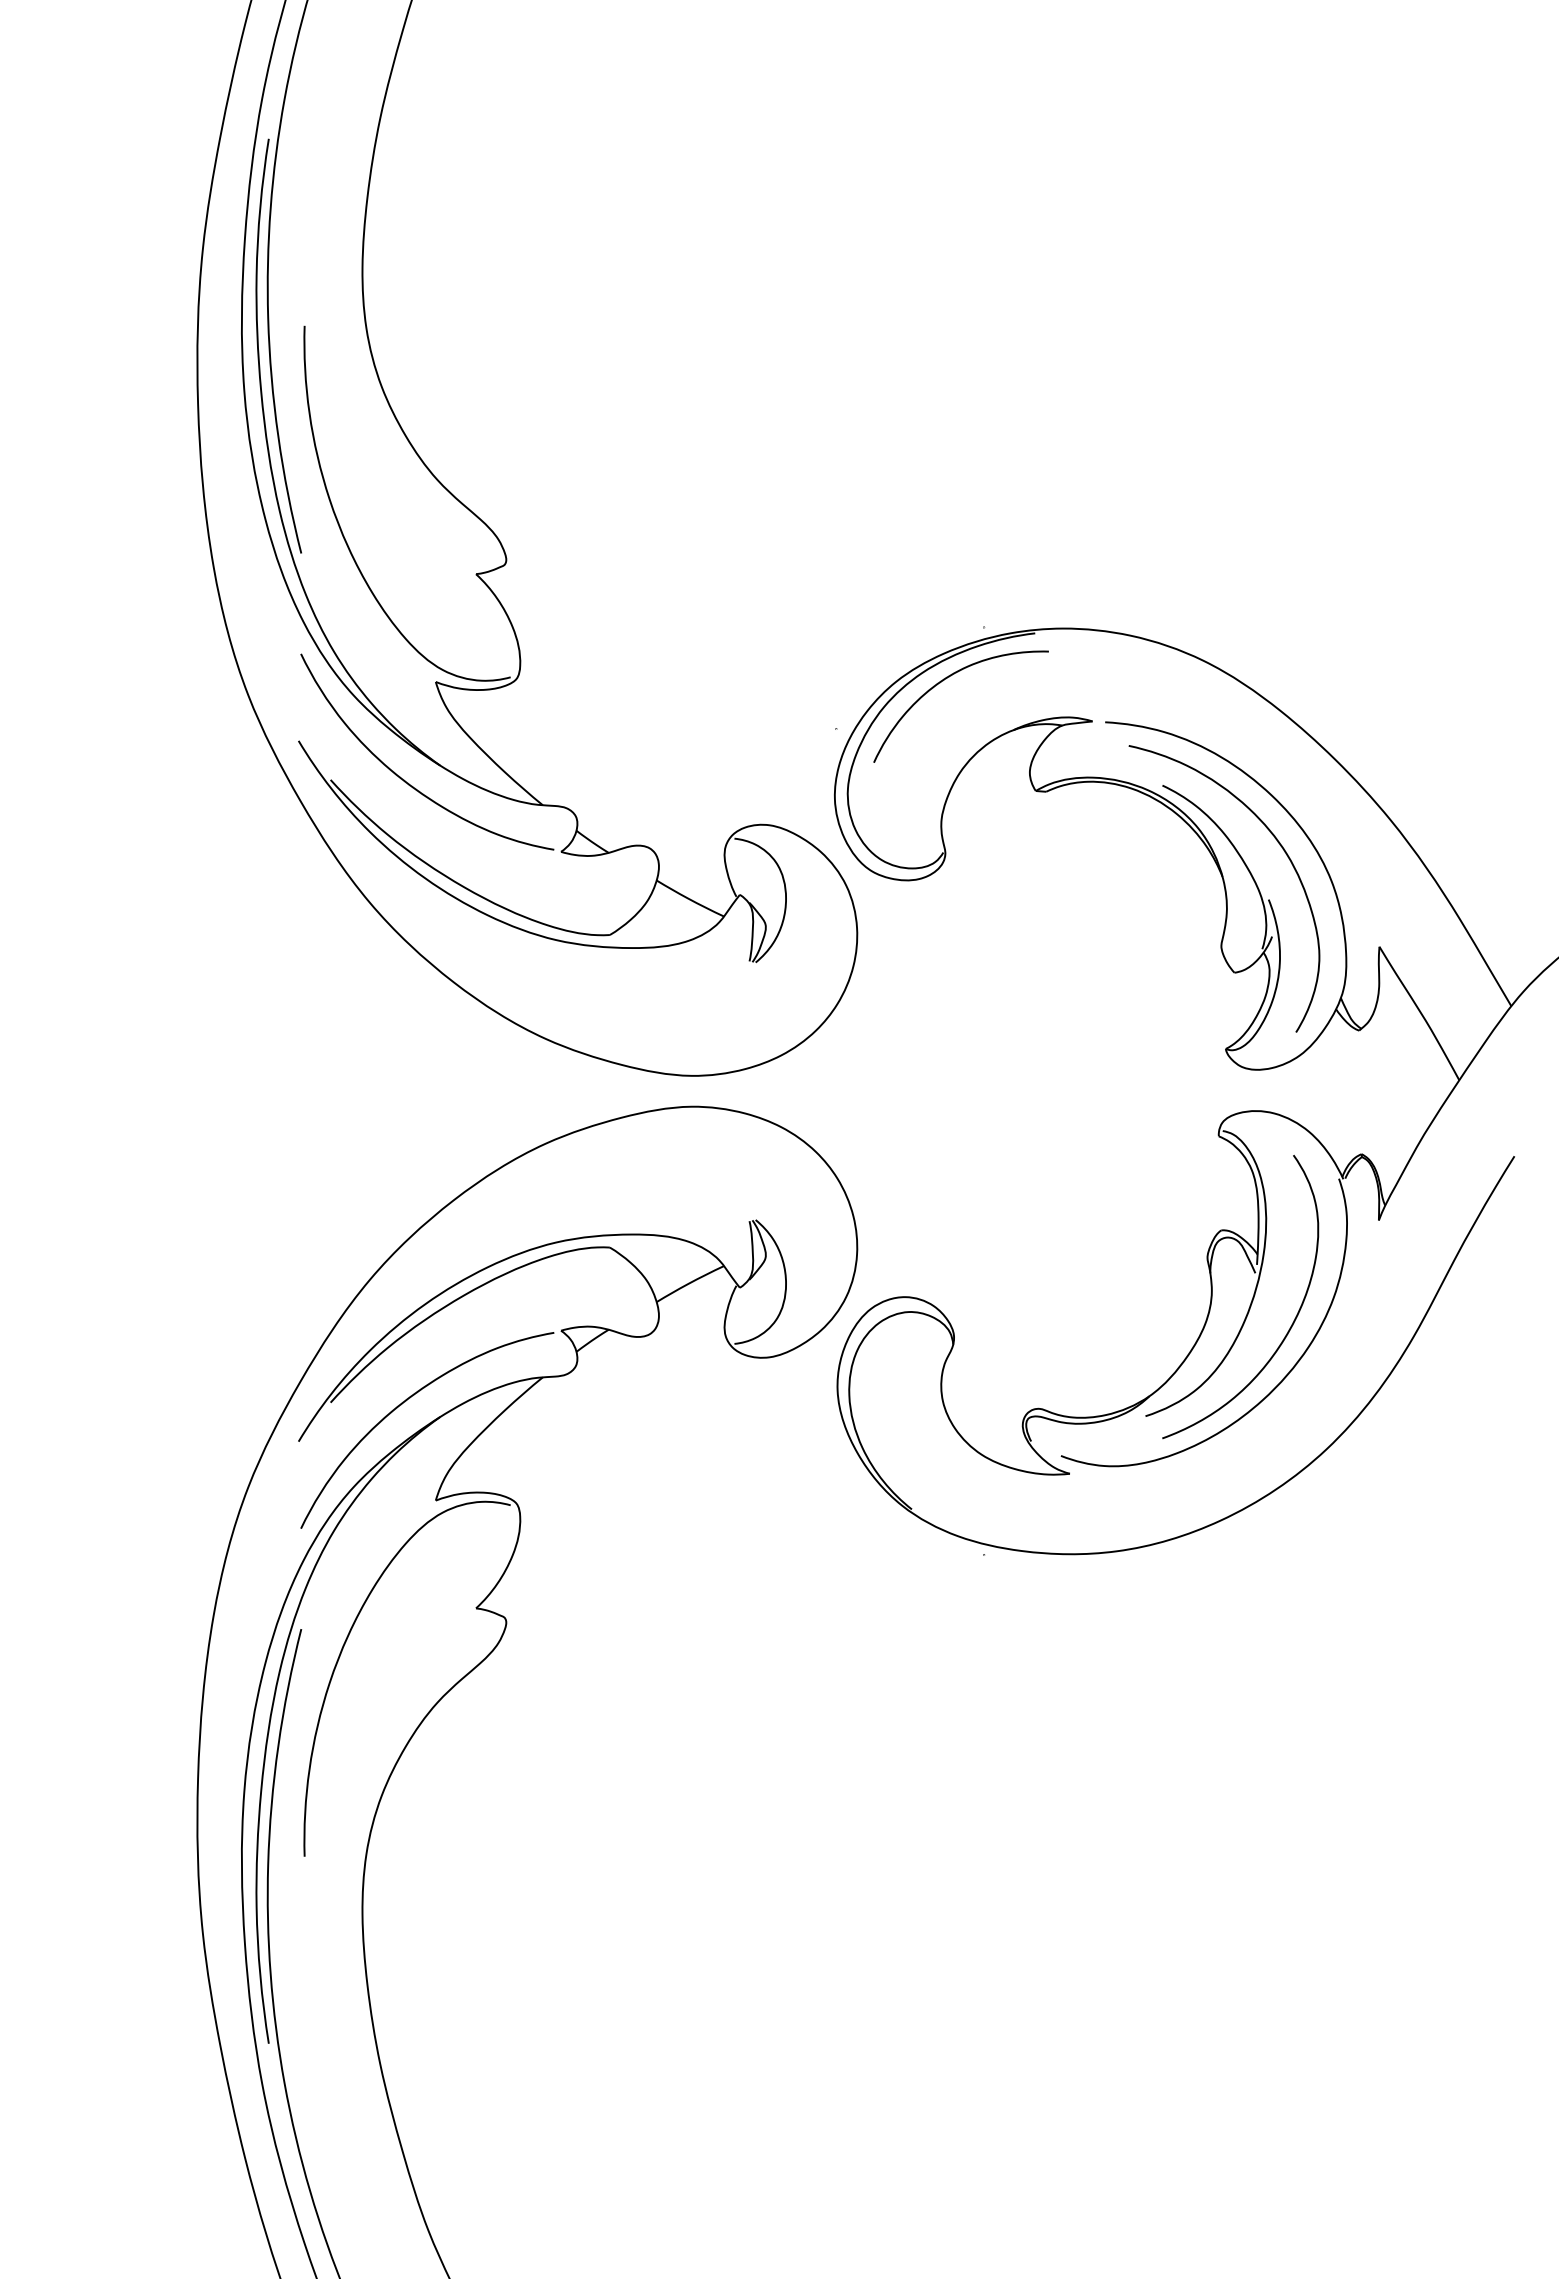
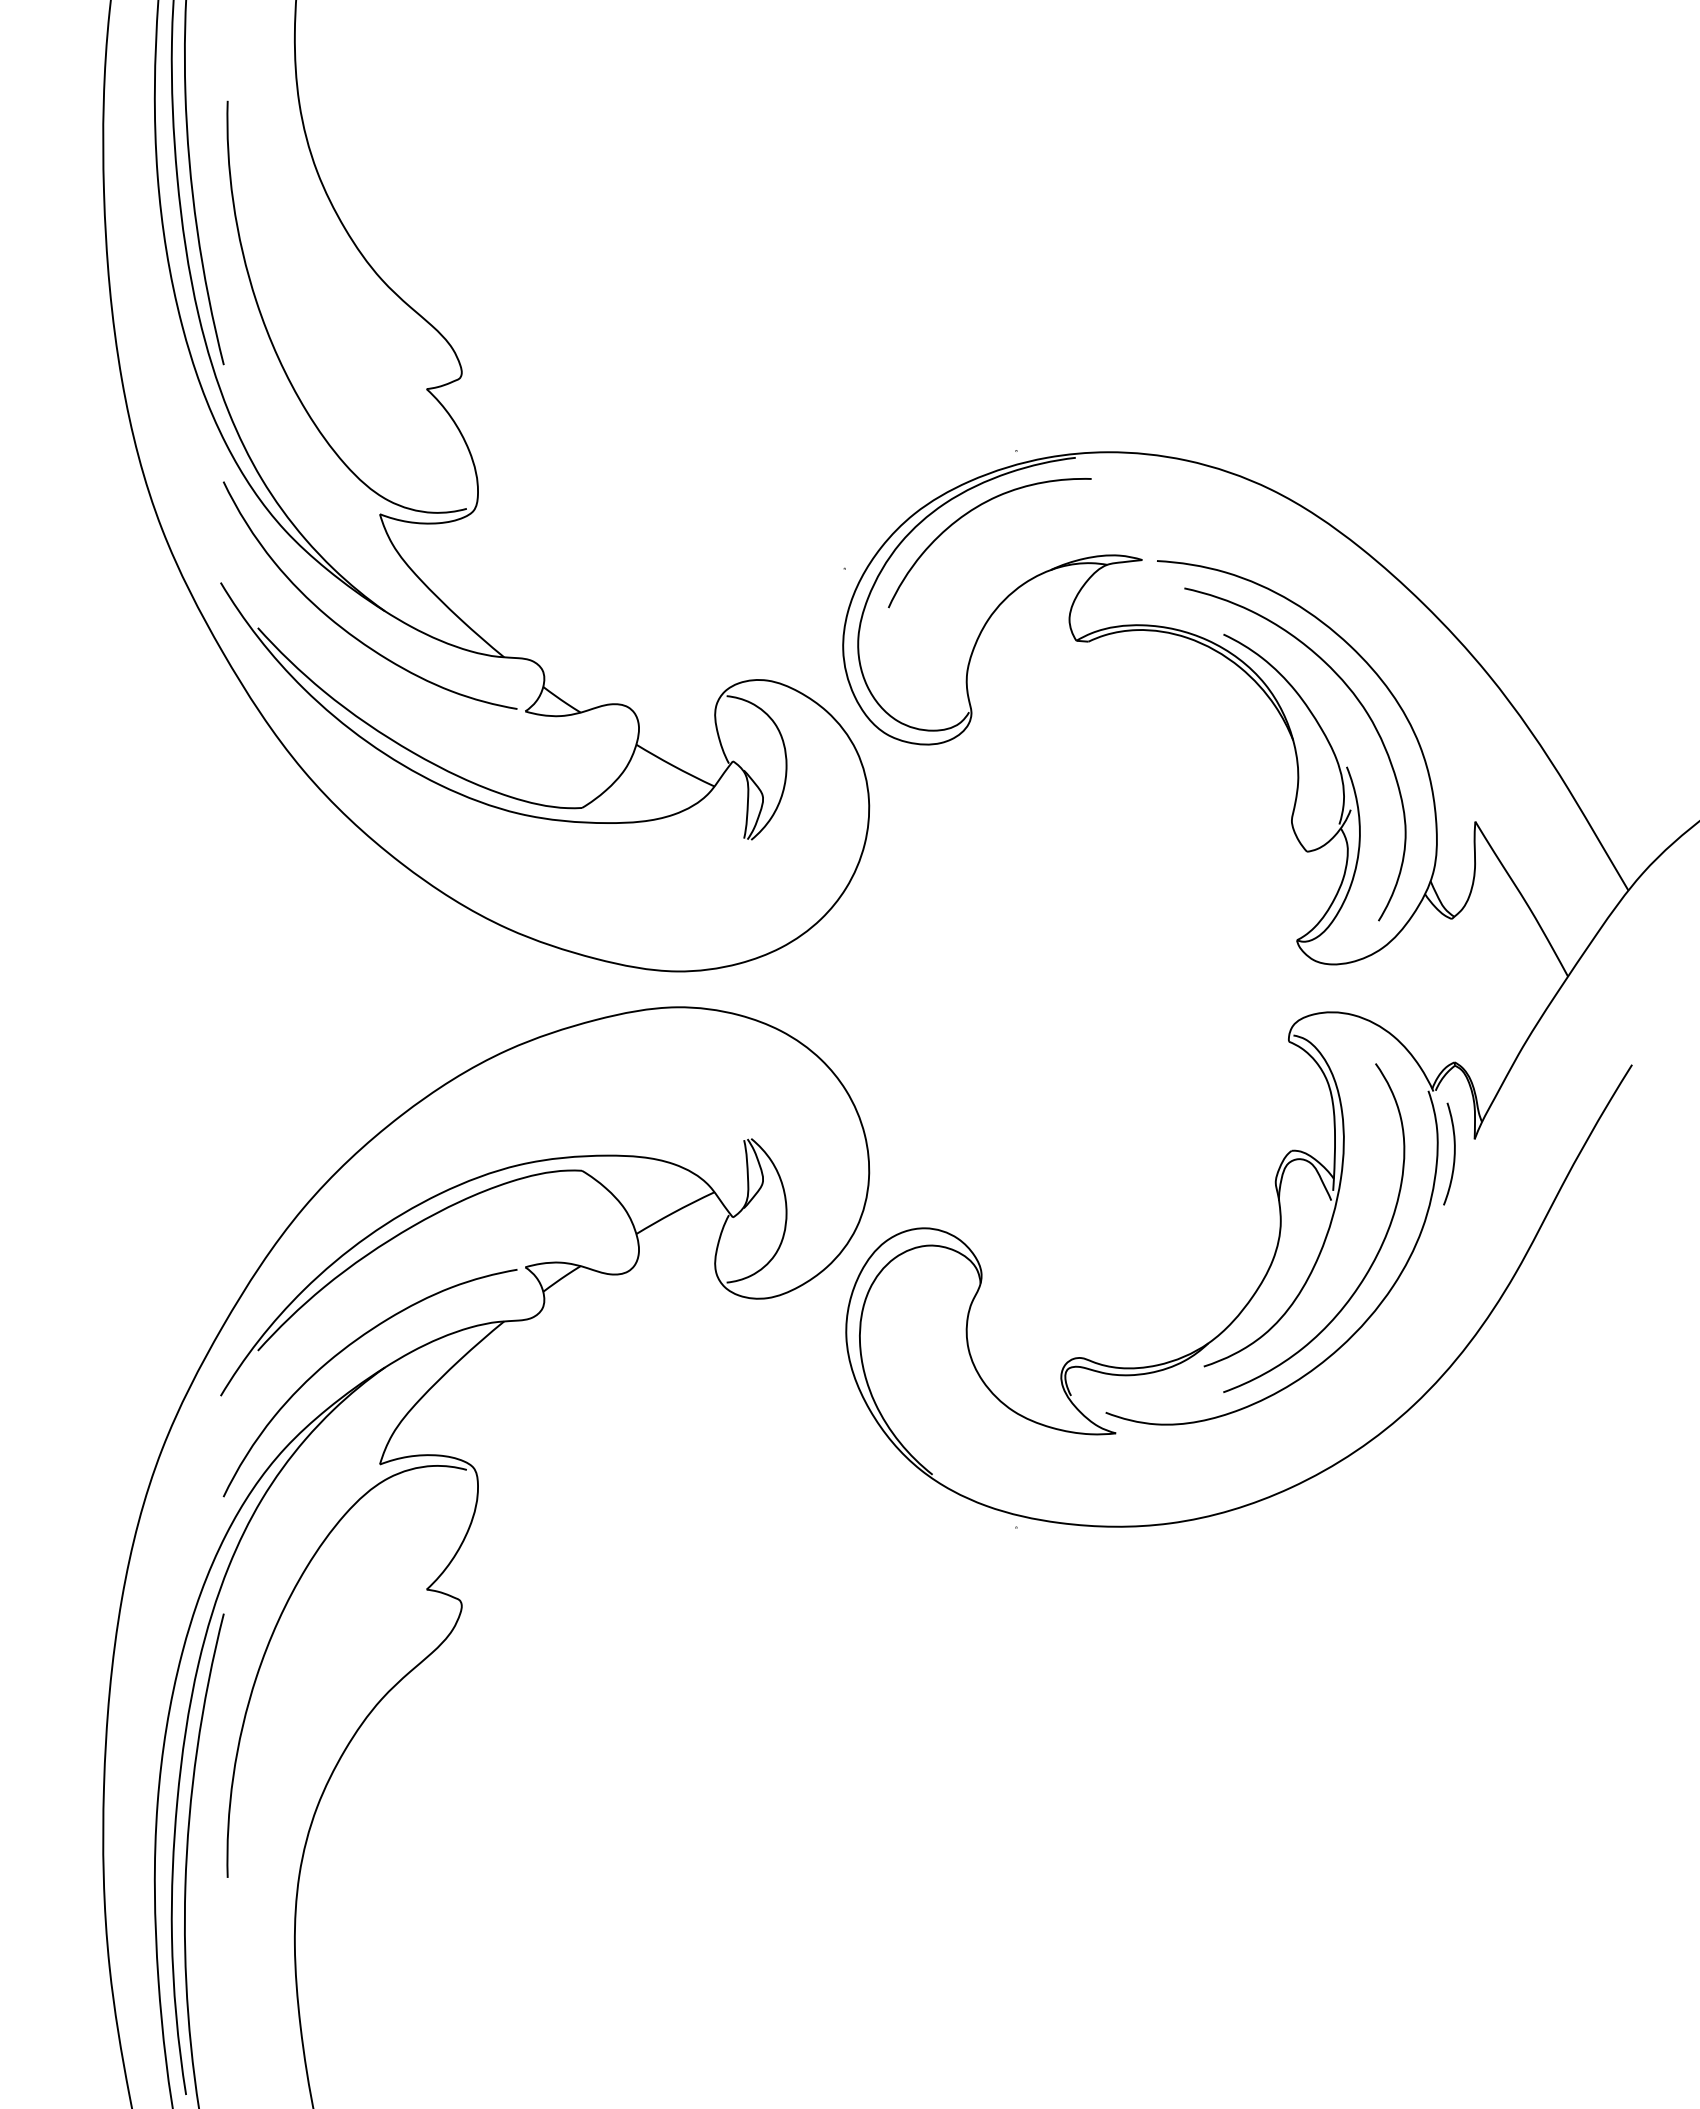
curve: (1360, 1233) -> (1453, 1154), added

